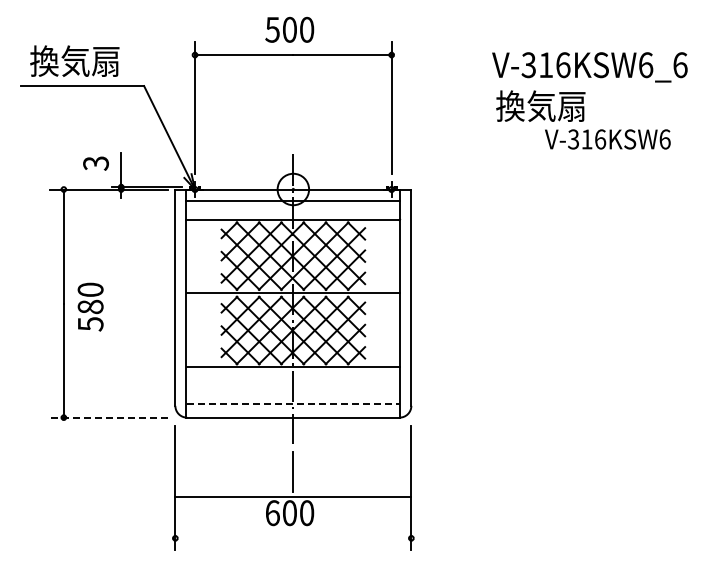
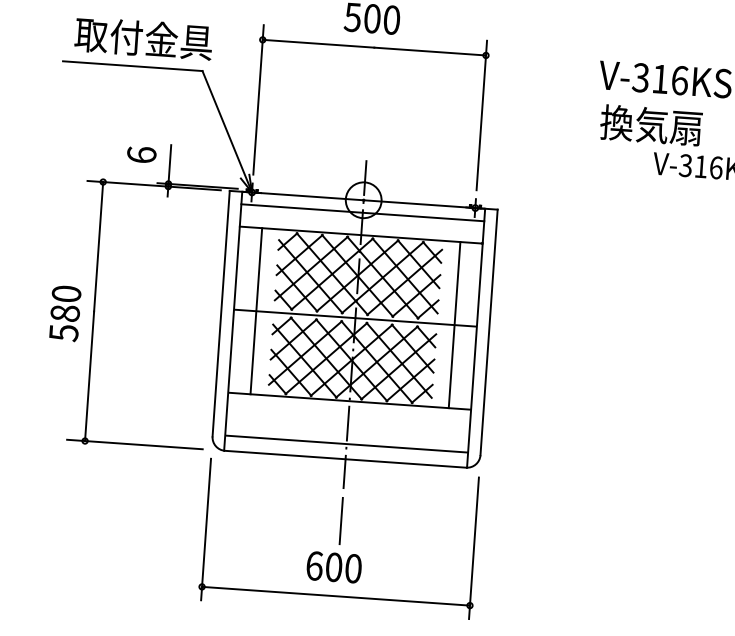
text: (90, 60) -> (143, 37), 換気扇 -> 取付金具
text: (95, 163) -> (141, 155), 3 -> 6
line: (206, 293) -> (256, 311), added
line: (380, 293) -> (454, 325), added
text: (90, 306) -> (65, 312), moved
line: (293, 404) -> (346, 444), dashed -> solid
line: (107, 417) -> (134, 444), dashed -> solid
line: (293, 497) -> (336, 596), moved

